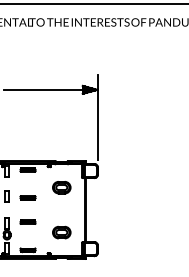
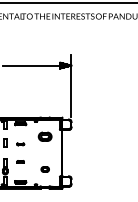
part: (27, 197) -> (20, 143), size x0.6
part: (27, 221) -> (20, 161), size x0.6
part: (61, 232) -> (44, 169), size x0.6

